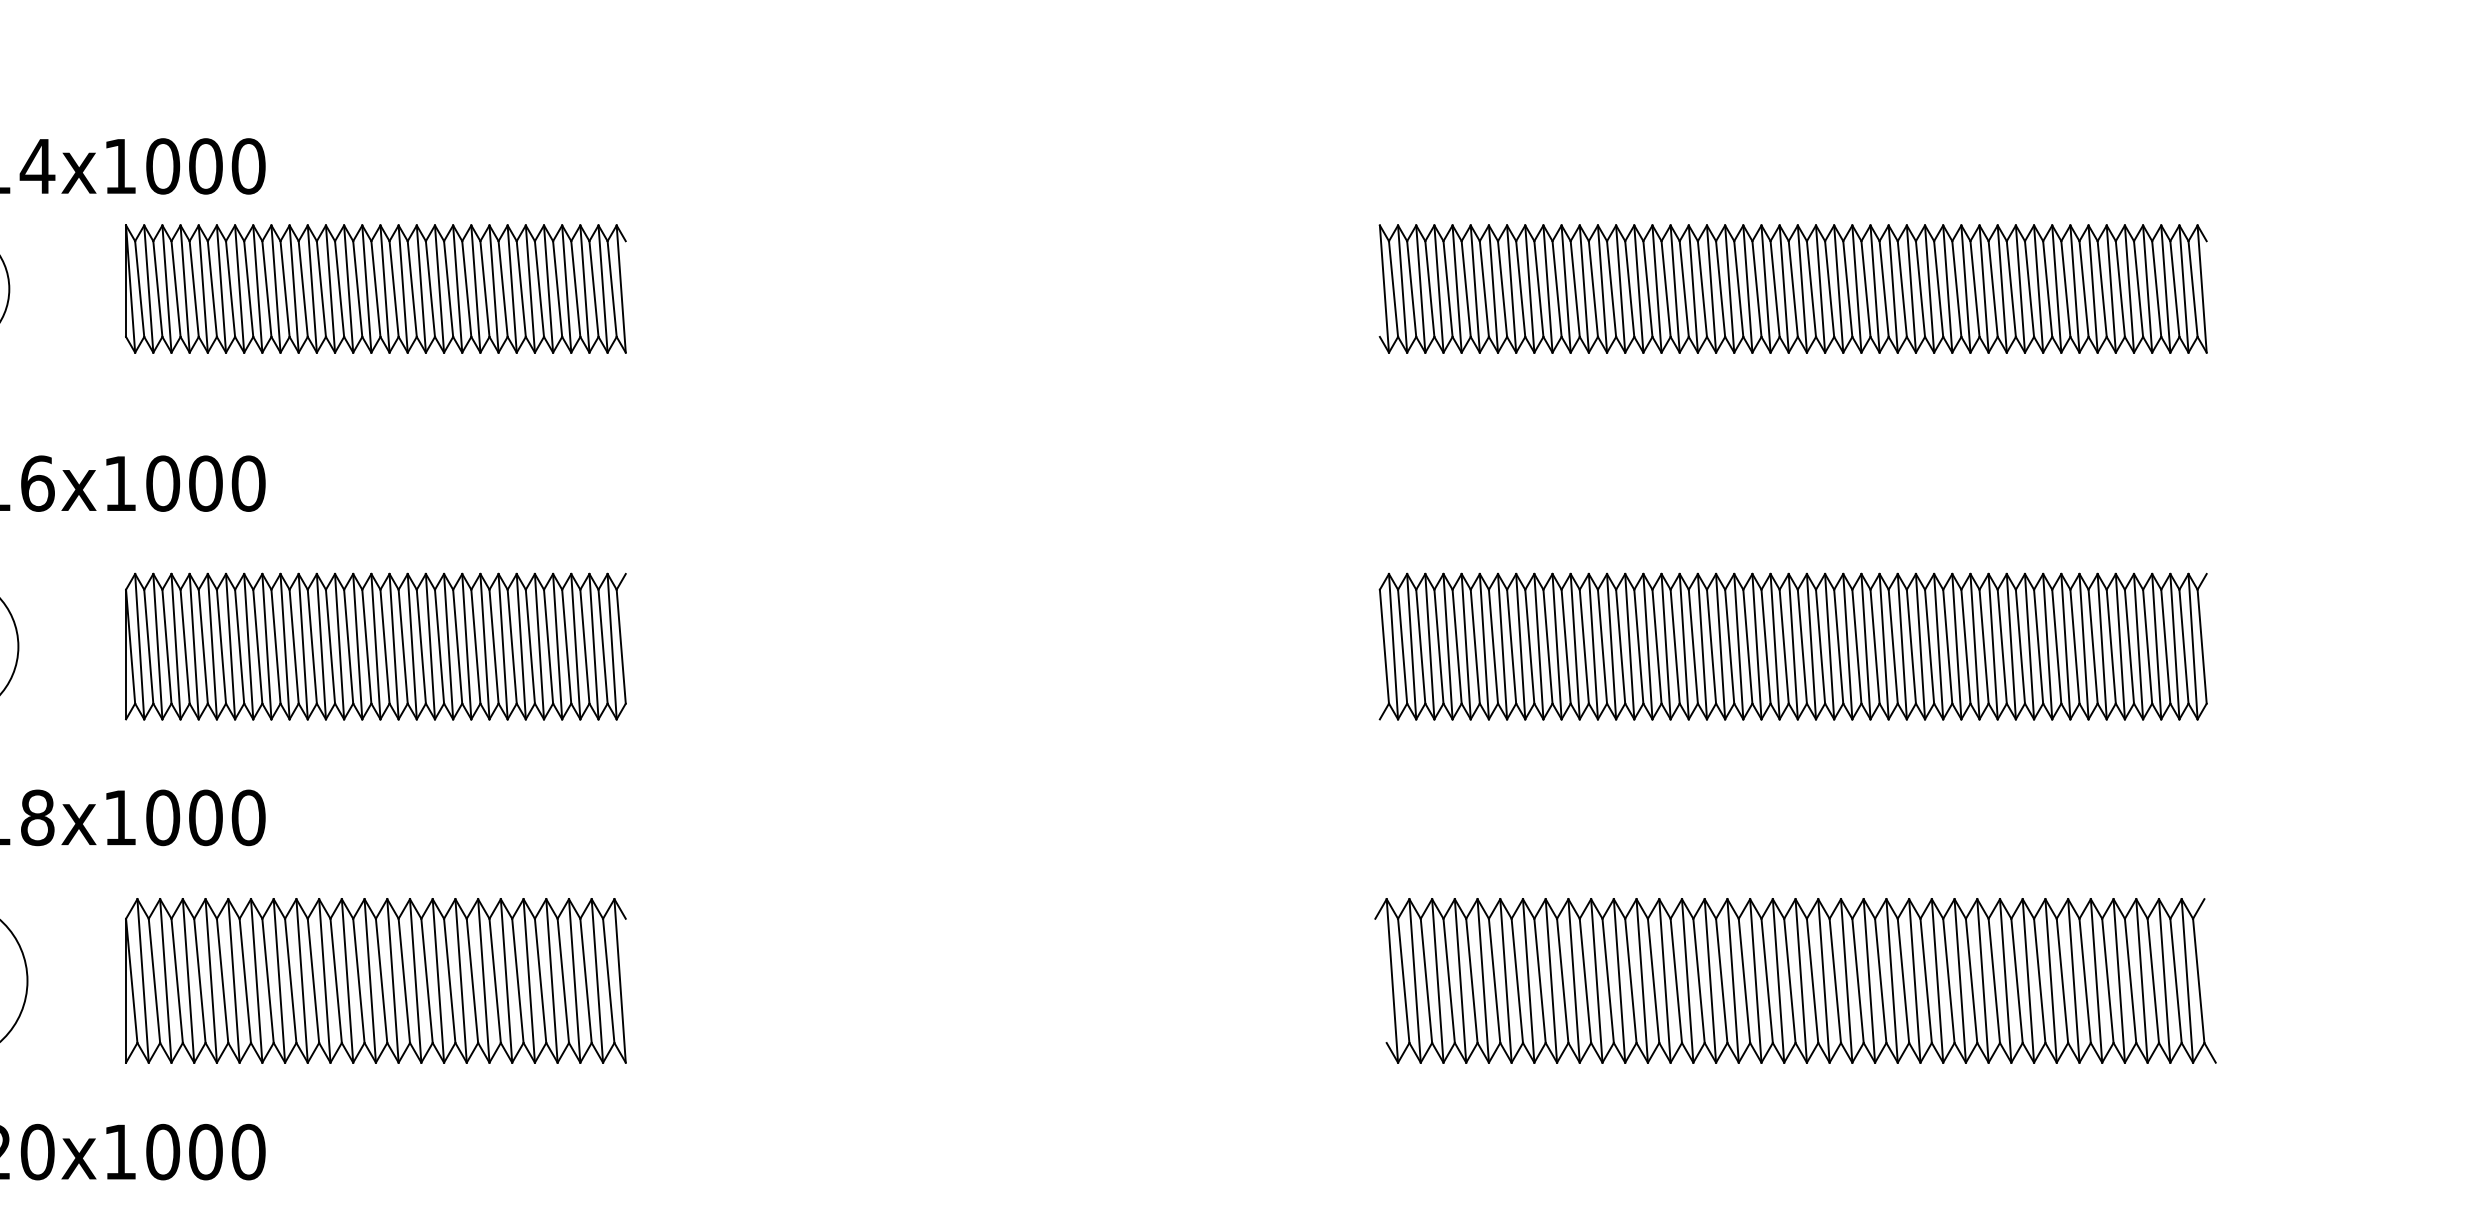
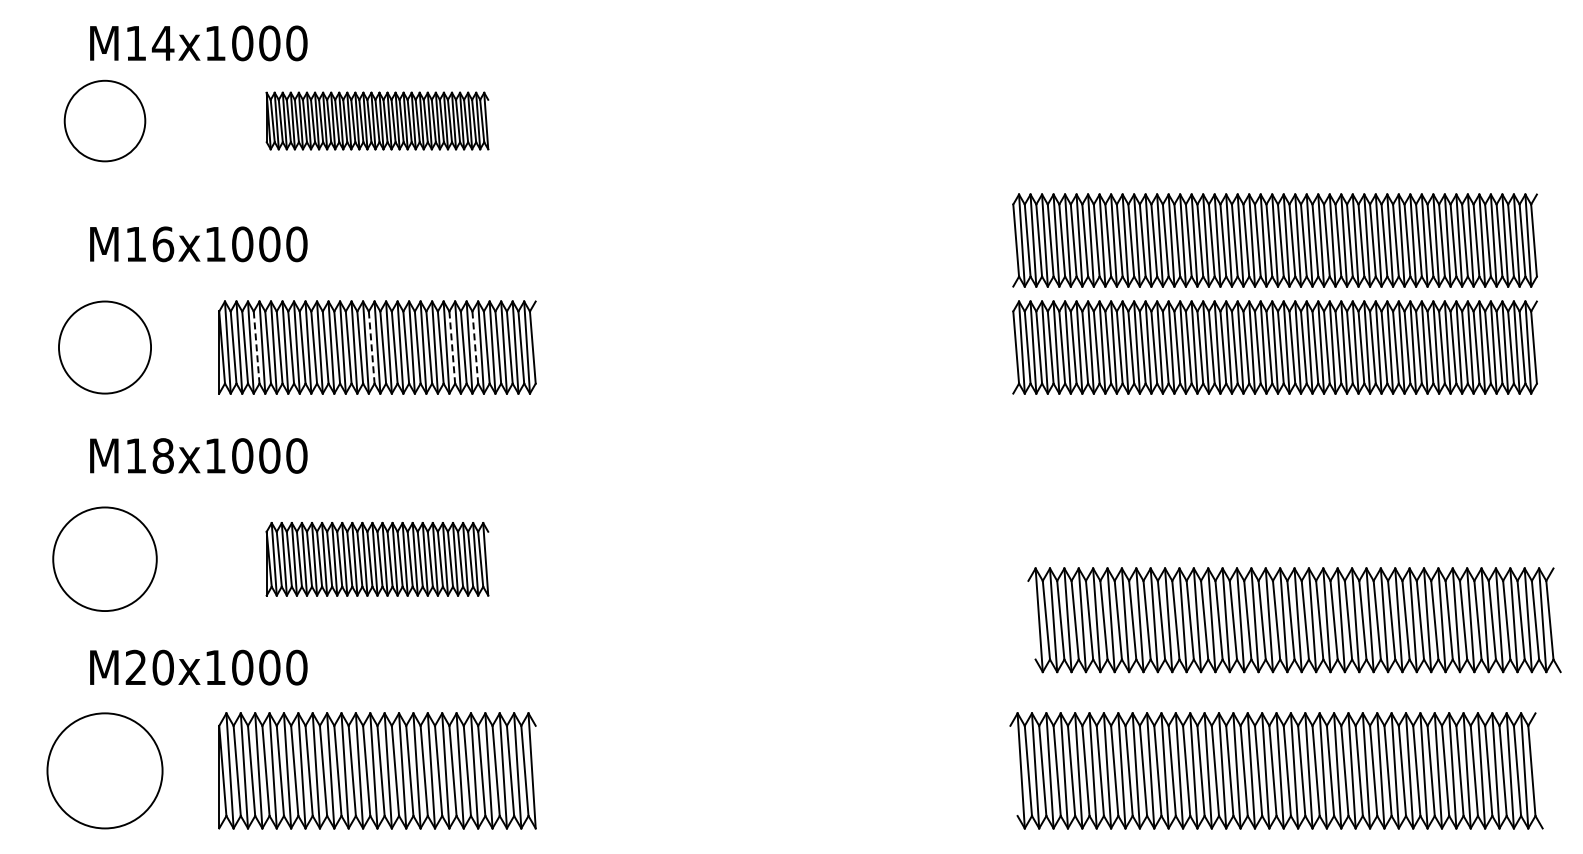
part: (375, 288) -> (377, 120), size x0.7
part: (1792, 288) -> (1274, 120), removed
part: (1792, 477) -> (1274, 240), added
line: (184, 648) -> (256, 348), solid -> dashed
line: (366, 648) -> (371, 348), solid -> dashed
line: (494, 648) -> (452, 348), solid -> dashed
line: (530, 648) -> (475, 348), solid -> dashed
part: (375, 981) -> (377, 559), size x0.7
part: (1795, 981) -> (1294, 620), moved

